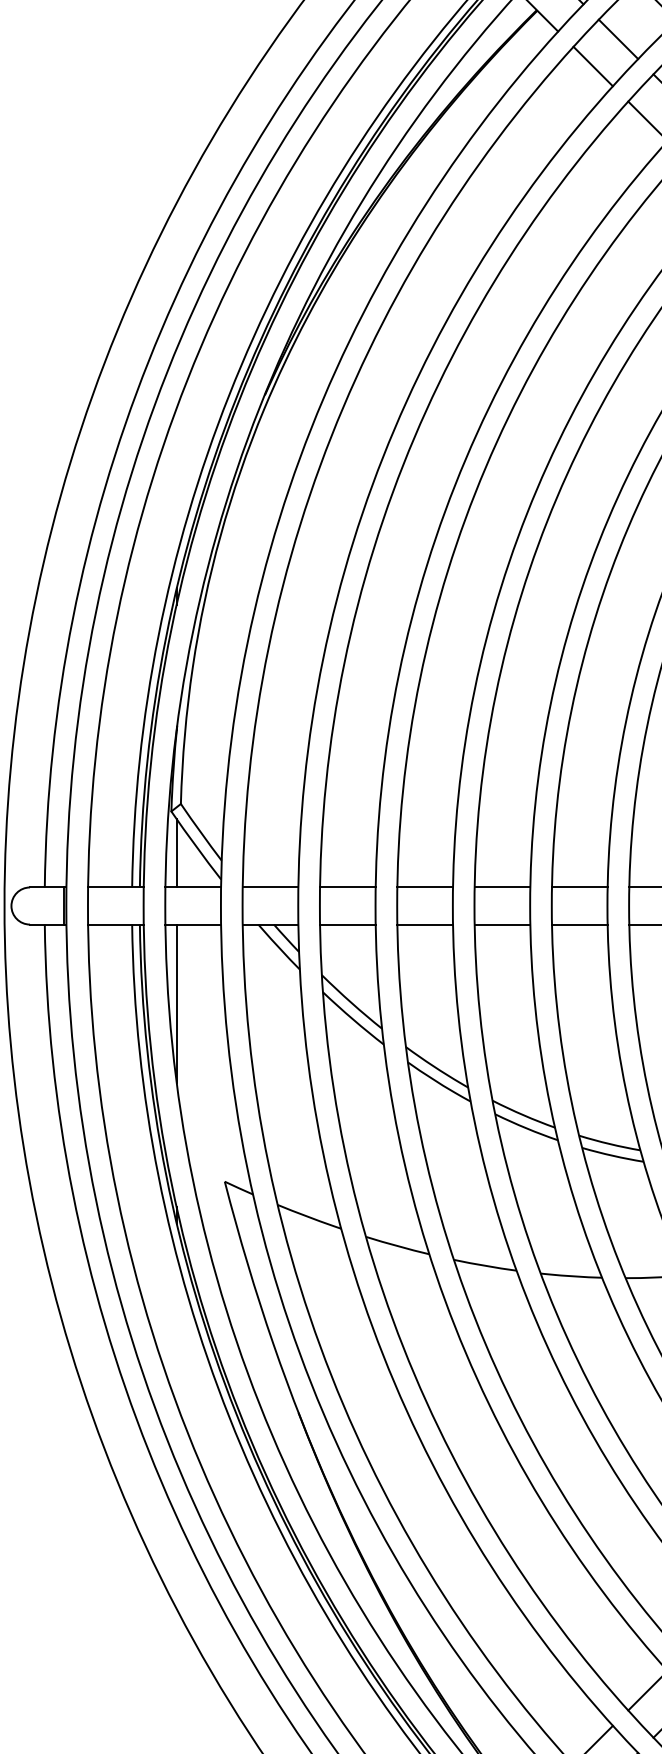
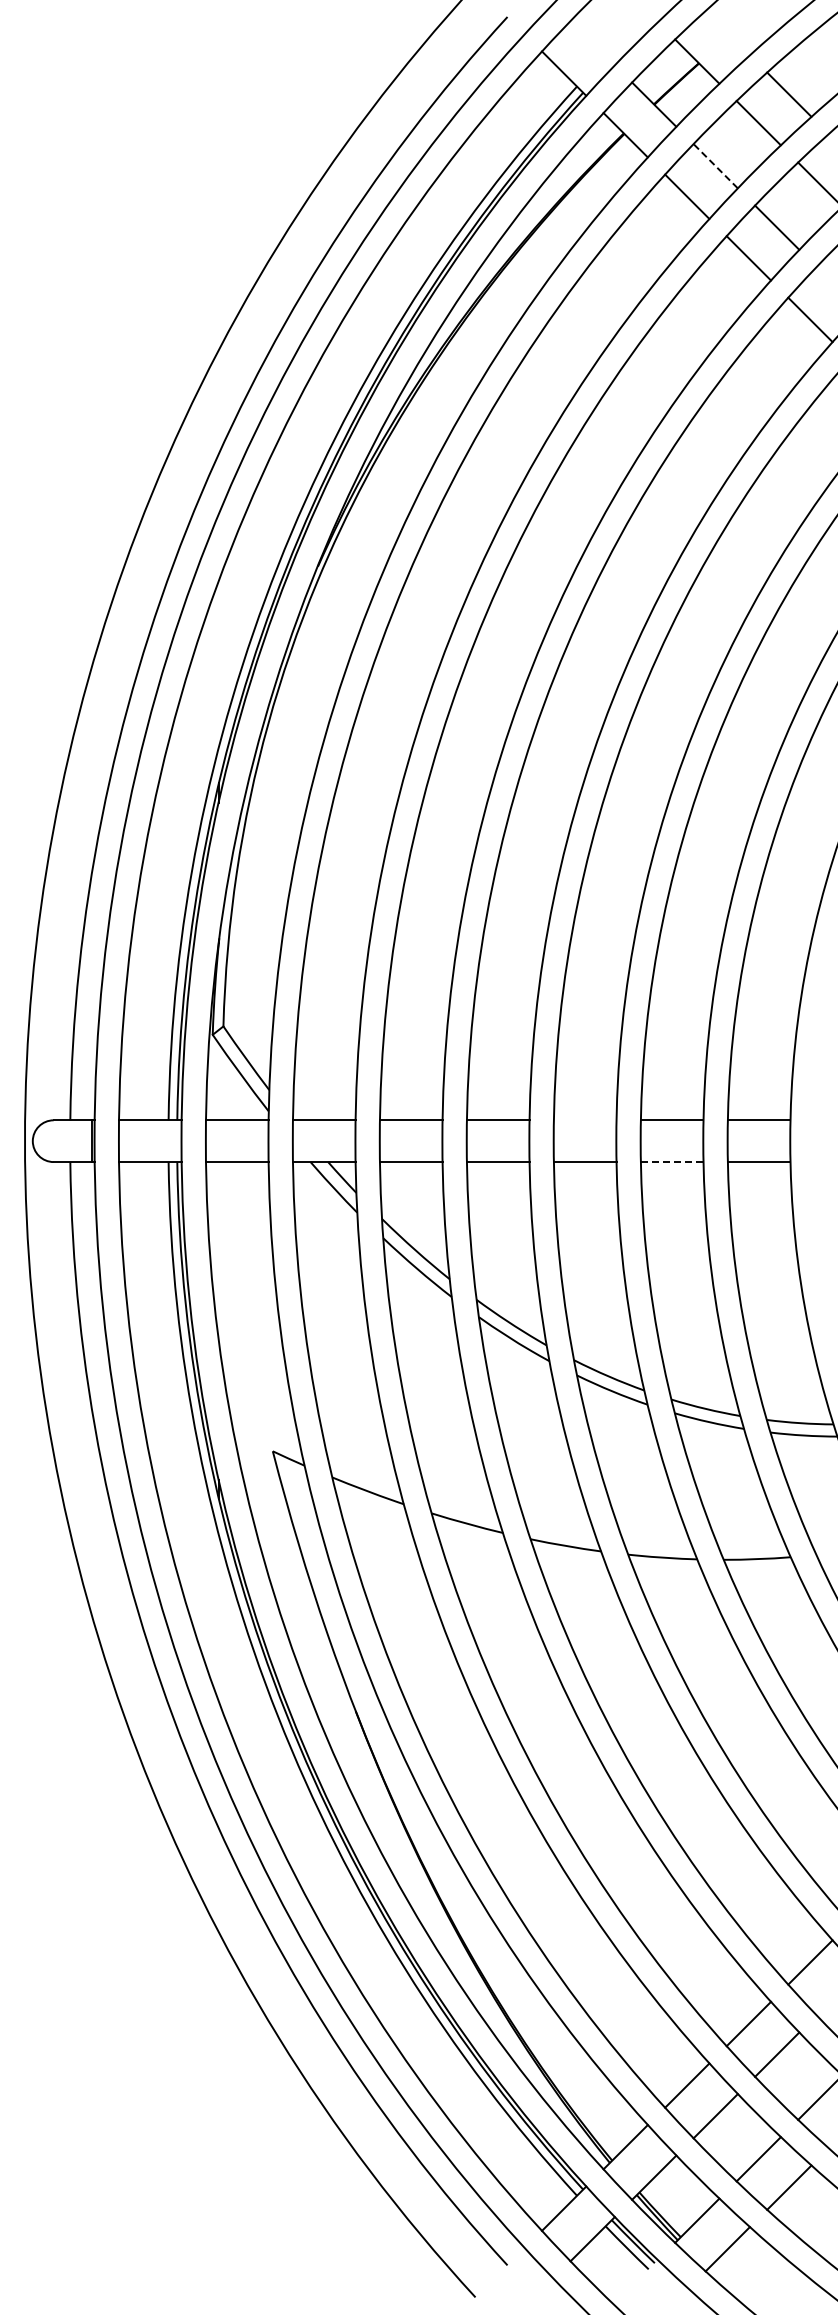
line: (618, 38) -> (715, 165), solid -> dashed
line: (176, 852) -> (218, 1081), removed
line: (501, 887) -> (584, 1120), removed
line: (580, 924) -> (672, 1162), solid -> dashed
line: (176, 1004) -> (218, 1251), removed

